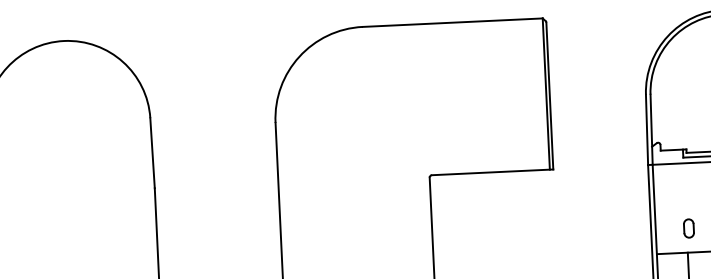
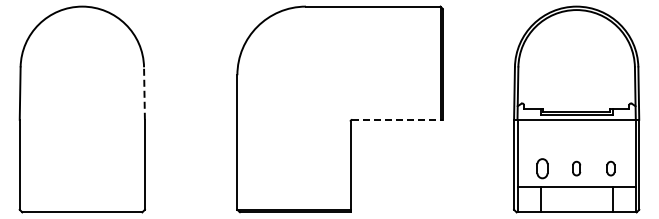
line: (152, 153) -> (144, 93), solid -> dashed
line: (493, 171) -> (398, 119), solid -> dashed
part: (687, 228) -> (541, 168), size x1.4

